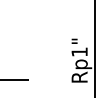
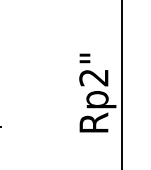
text: (79, 51) -> (93, 76), Rp1" -> Rp2"

